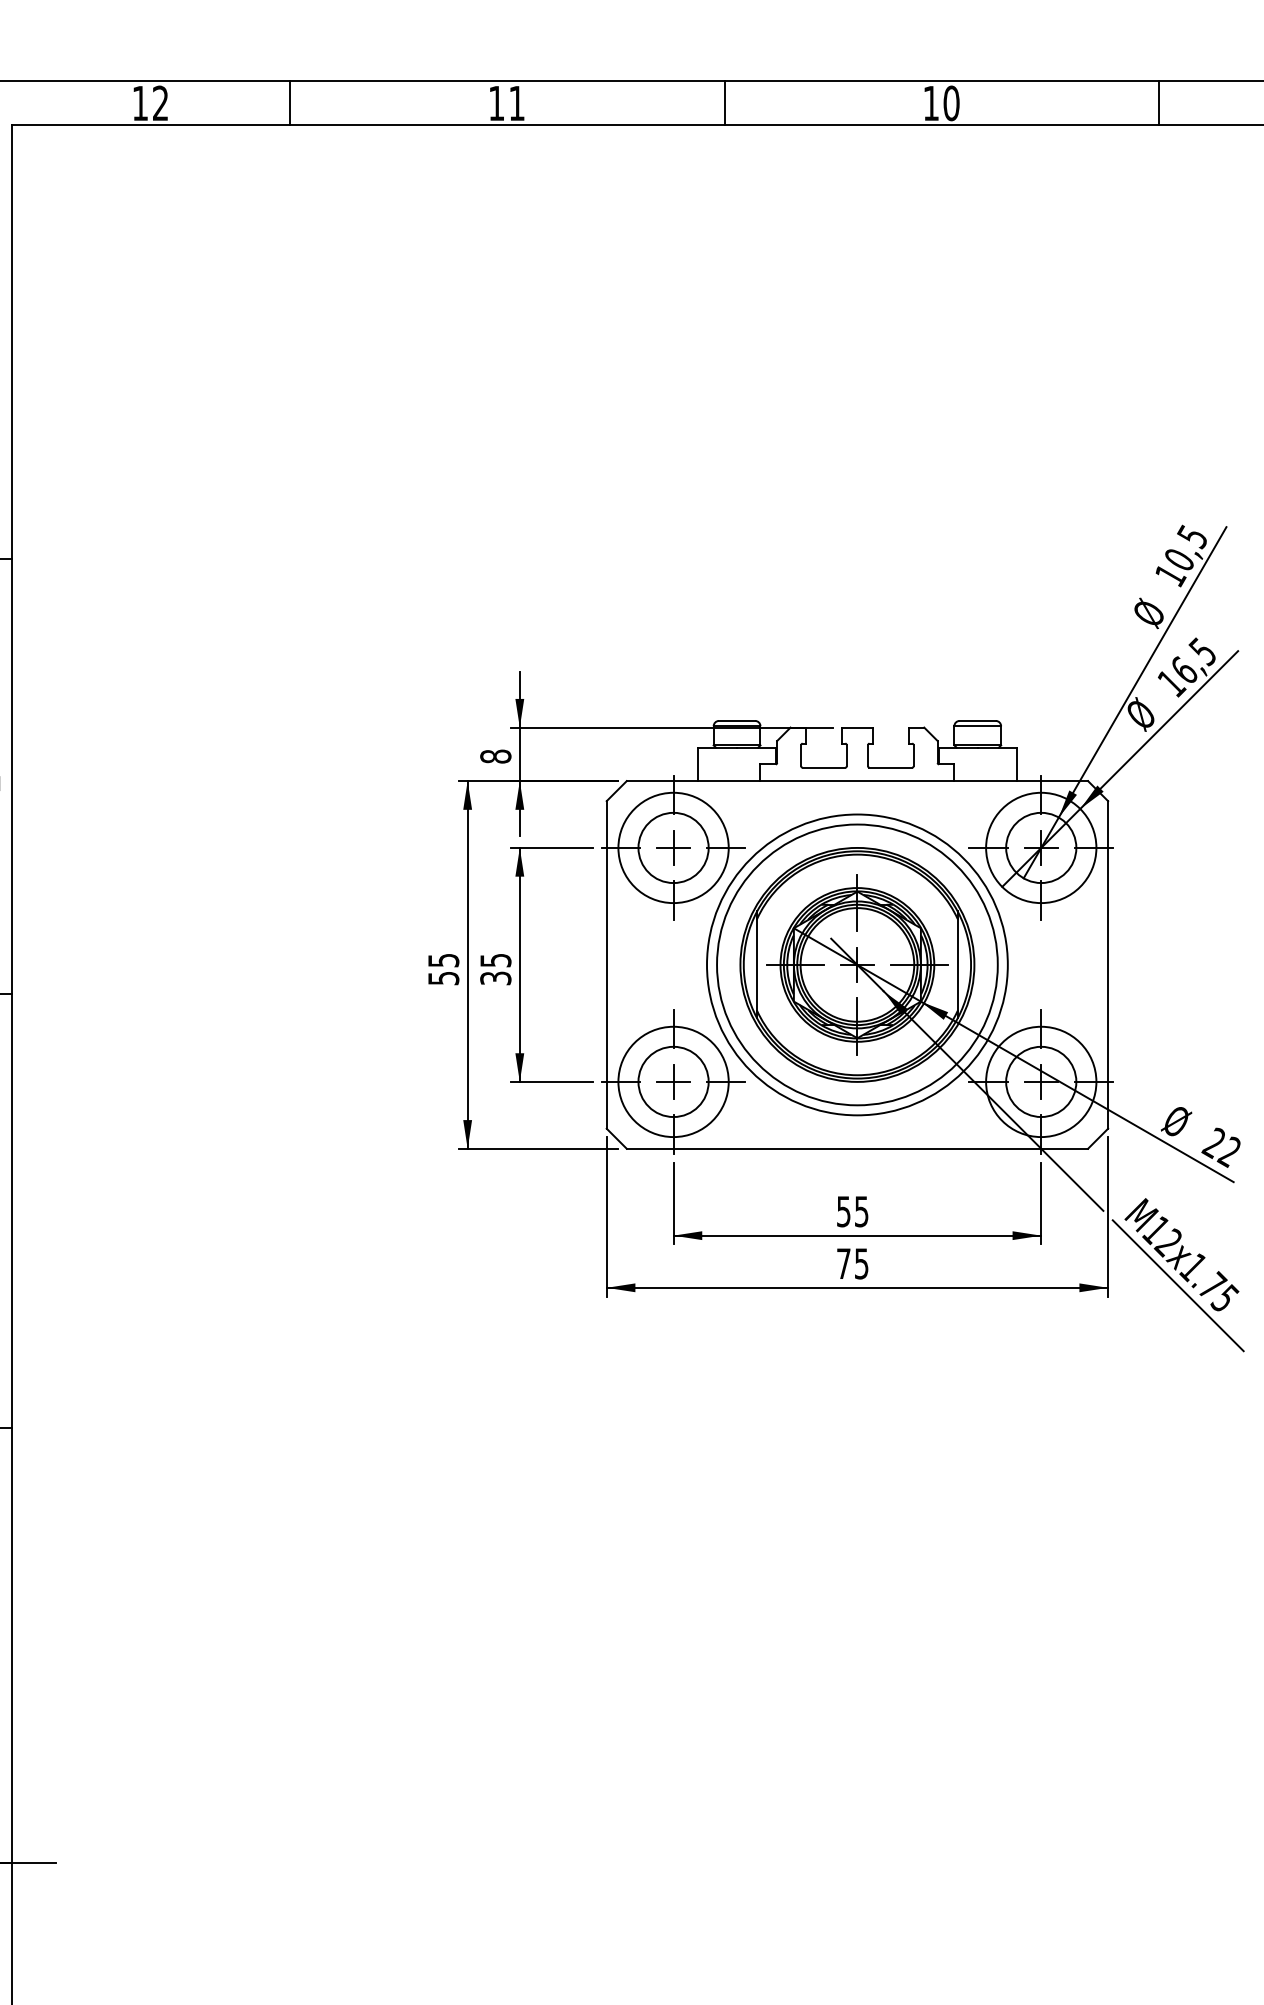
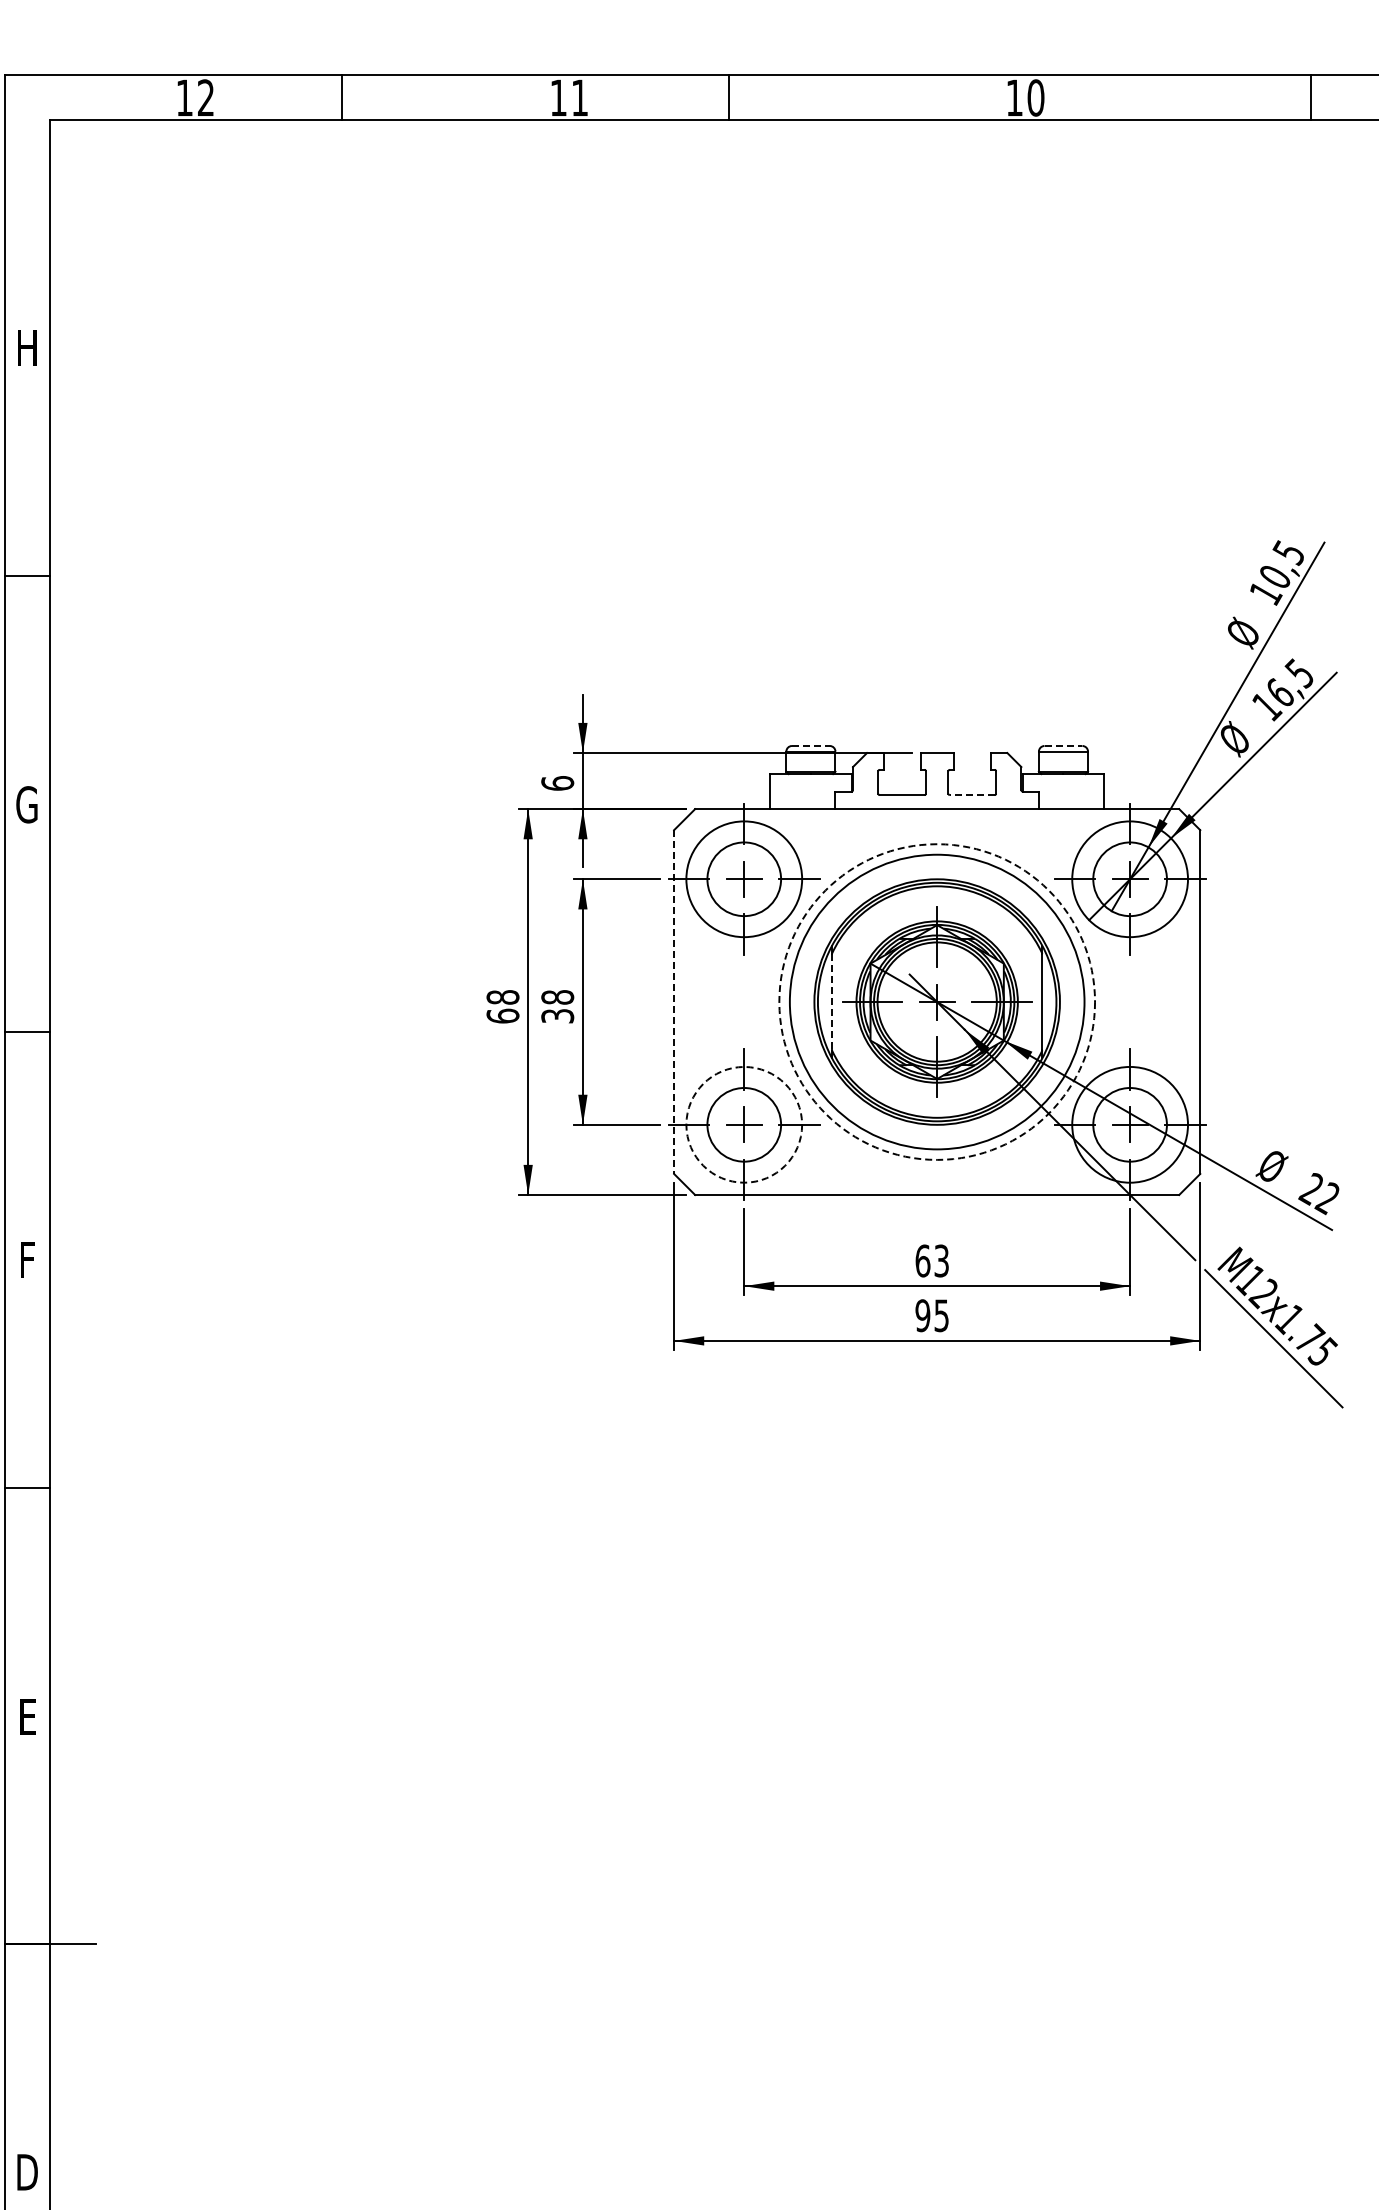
line: (725, 102) -> (729, 97), moved
line: (1159, 102) -> (1311, 97), moved
line: (736, 721) -> (810, 746), solid -> dashed
line: (977, 721) -> (1063, 746), solid -> dashed
text: (495, 756) -> (557, 783), 8 -> 6
line: (890, 768) -> (971, 795), solid -> dashed
text: (495, 960) -> (557, 997), 35 -> 38
circle: (857, 964) -> (937, 1001), solid -> dashed
line: (607, 965) -> (674, 1002), solid -> dashed
line: (756, 965) -> (831, 1002), solid -> dashed
text: (443, 969) -> (502, 1006), 55 -> 68
circle: (673, 1081) -> (744, 1124), solid -> dashed
text: (851, 1211) -> (931, 1260), 55 -> 63
text: (843, 1263) -> (922, 1315), 75 -> 95

